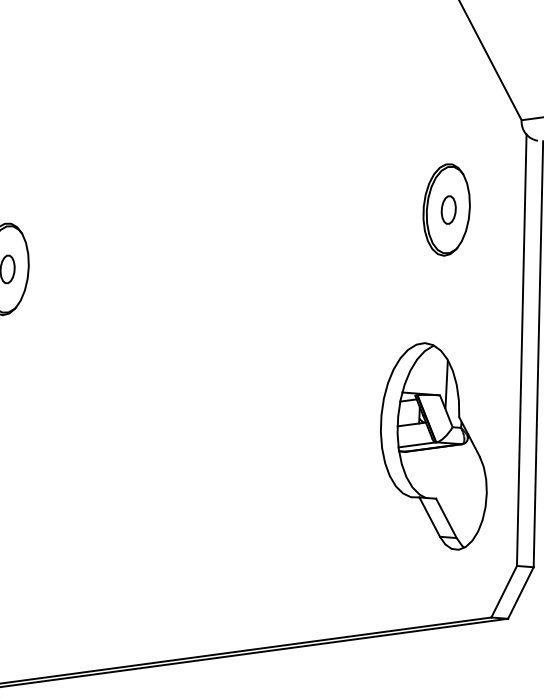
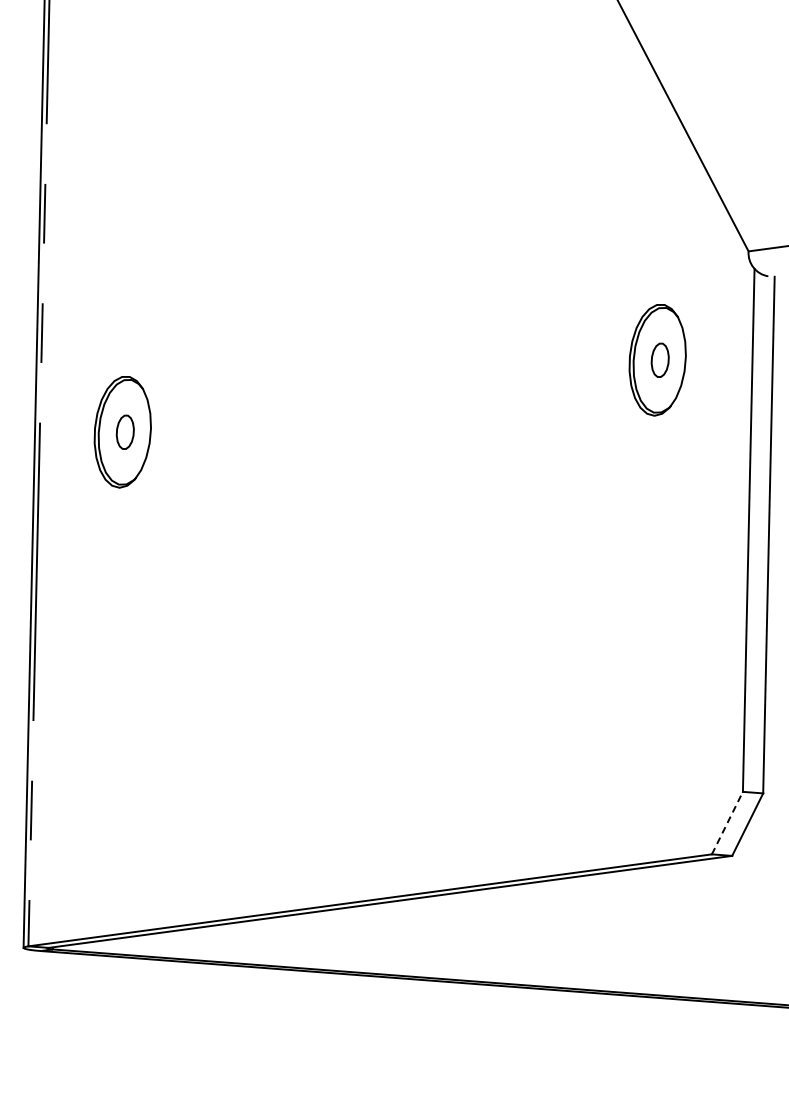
part: (434, 446) -> (642, 646), removed
line: (504, 592) -> (727, 823), solid -> dashed

